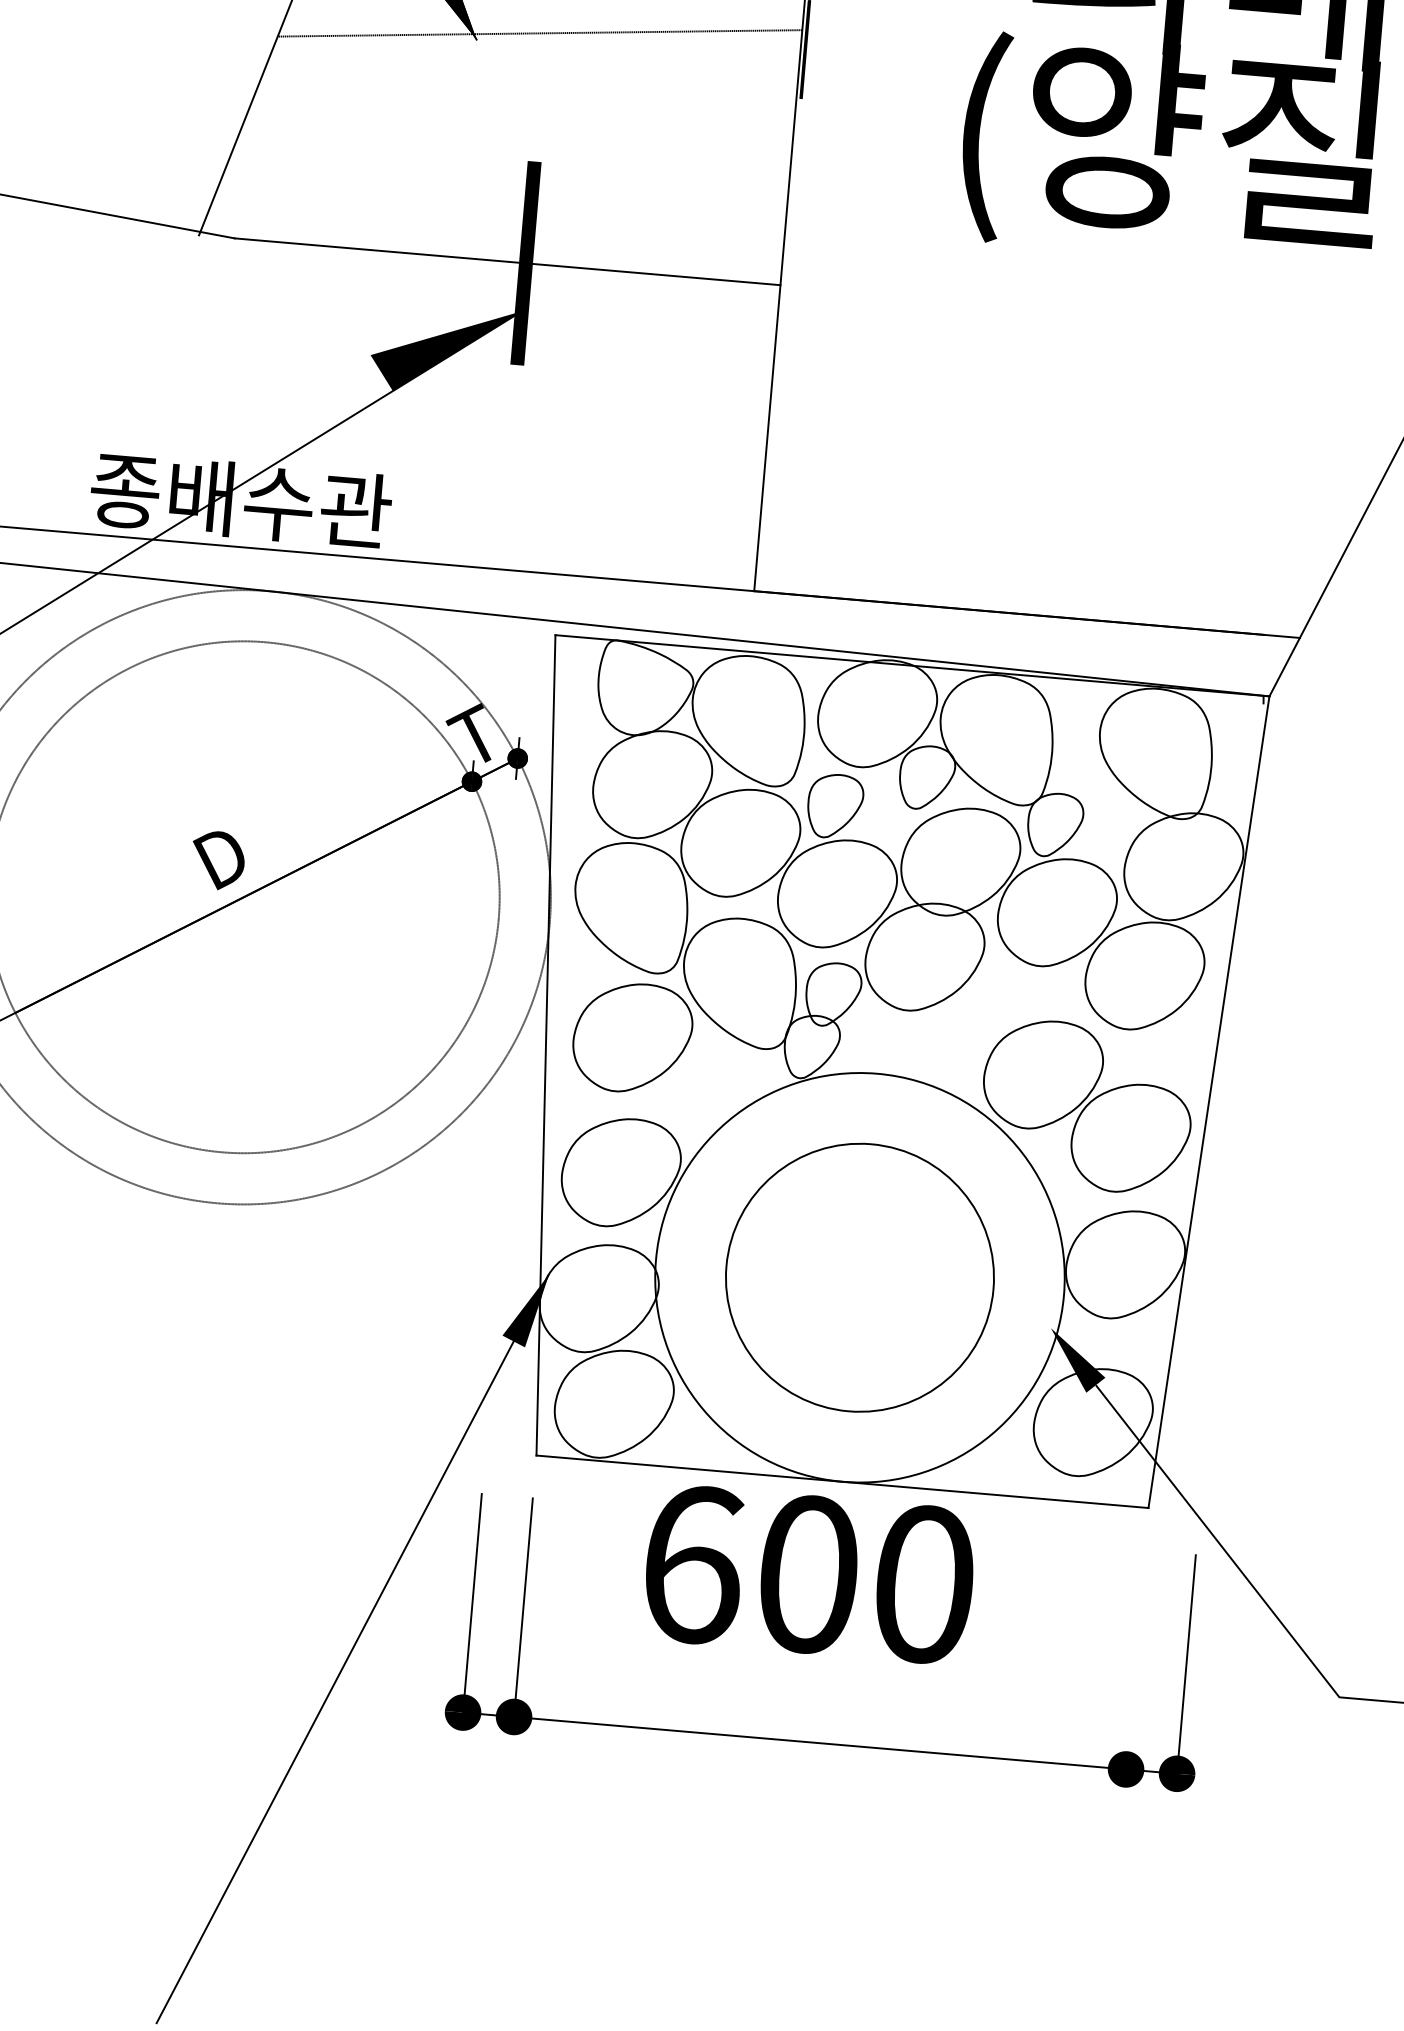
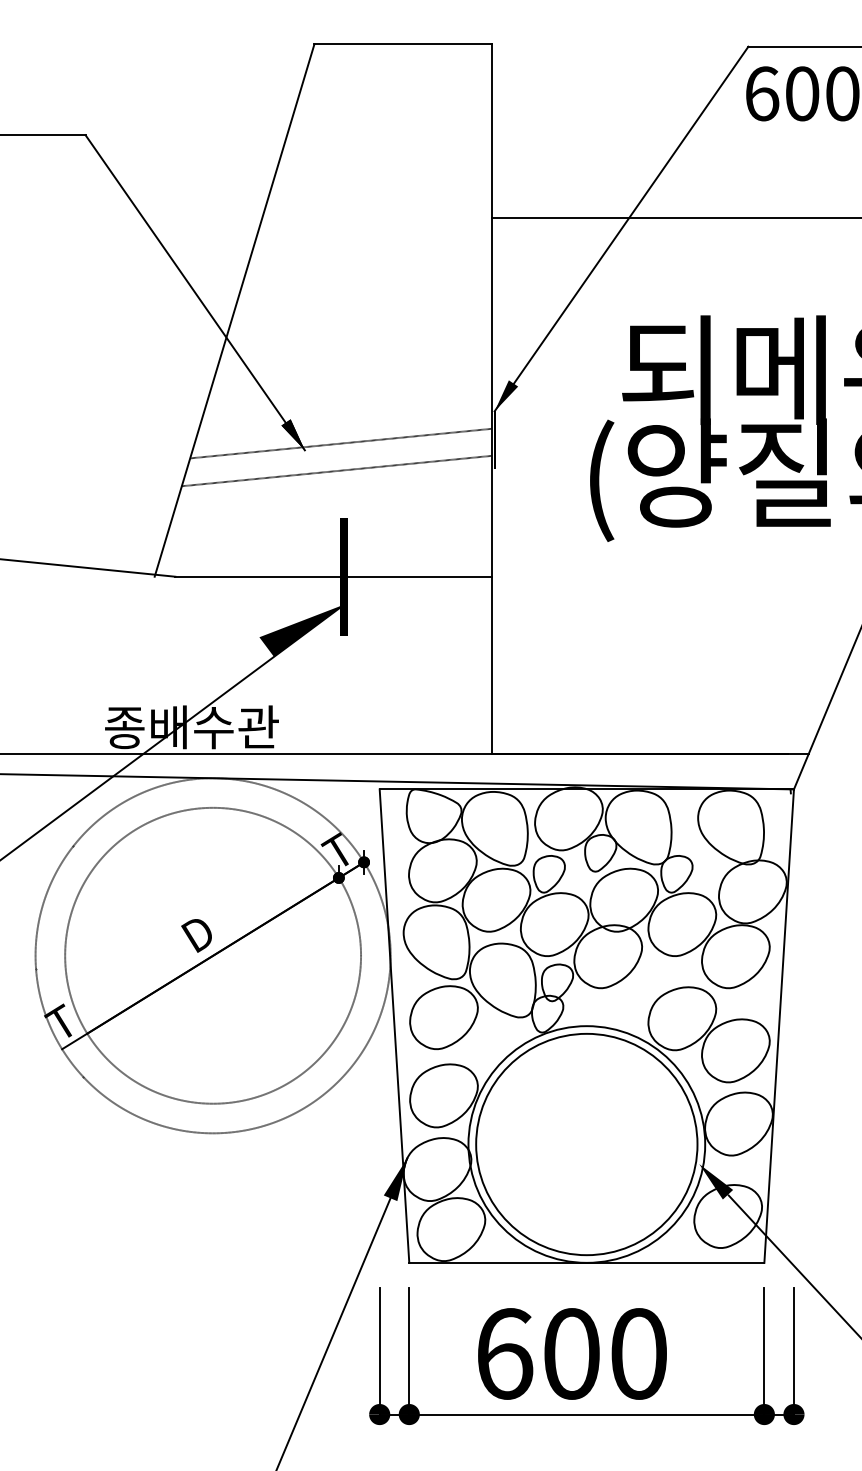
line: (528, 79) -> (336, 470), added
circle: (859, 1277) -> (586, 1144), size x1.43
text: (809, 1573) -> (572, 1353), moved
line: (1135, 1659) -> (764, 1350), added

